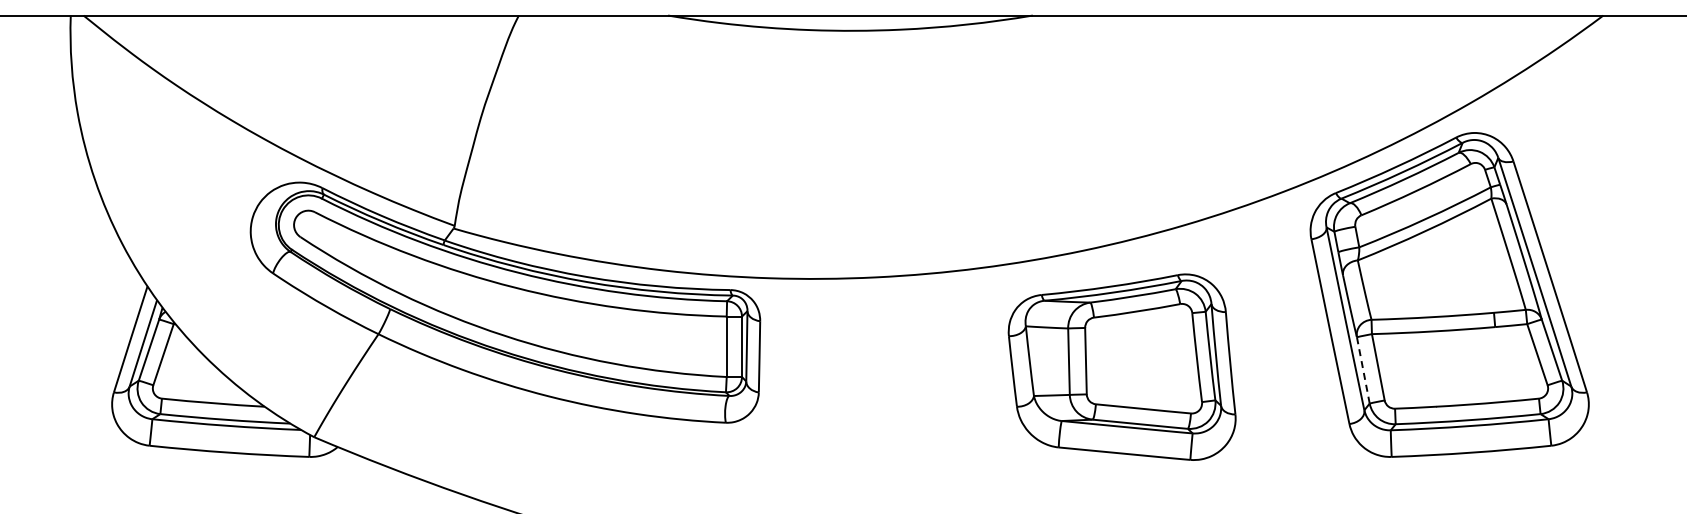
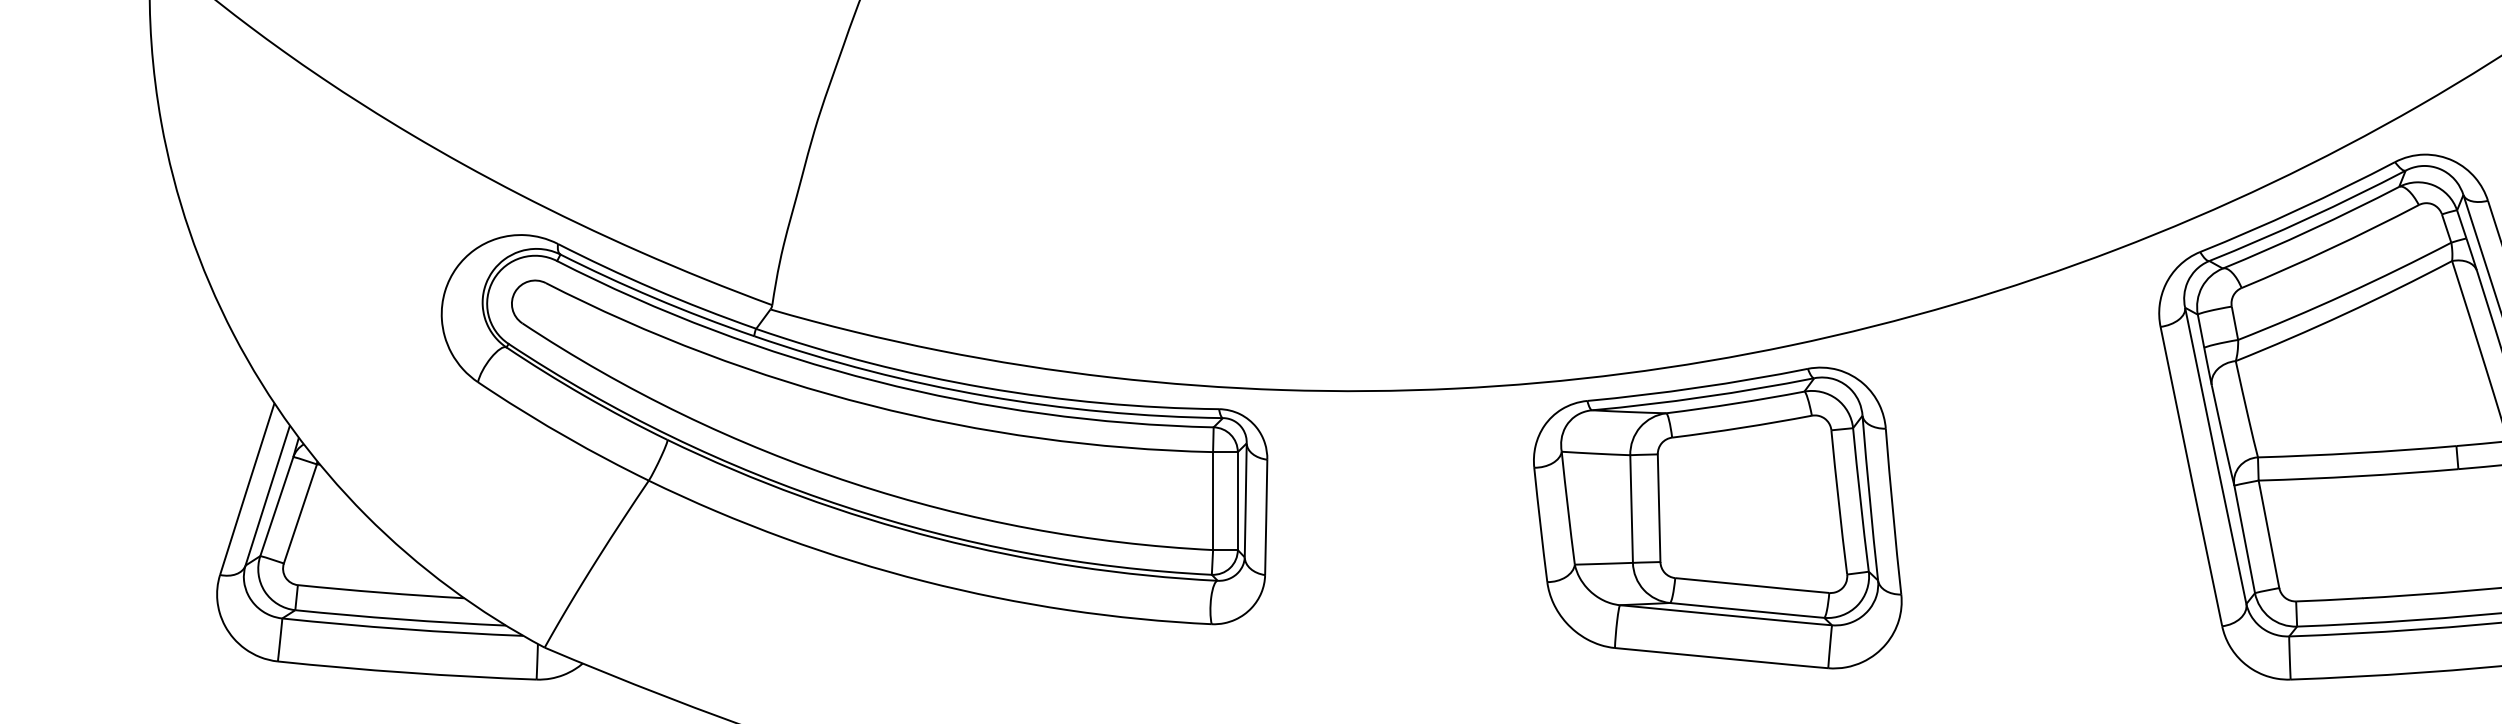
part: (1121, 366) -> (1716, 516), moved
line: (1363, 370) -> (2244, 539), dashed -> solid

